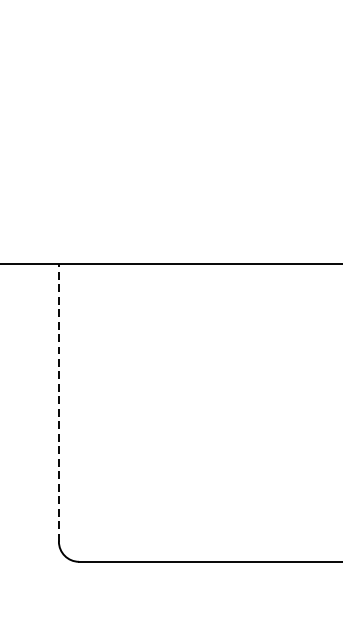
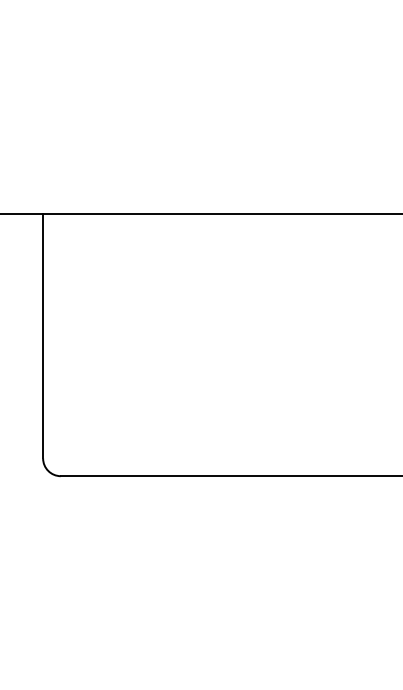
line: (59, 402) -> (43, 335), dashed -> solid

